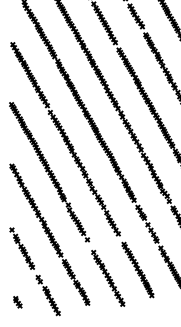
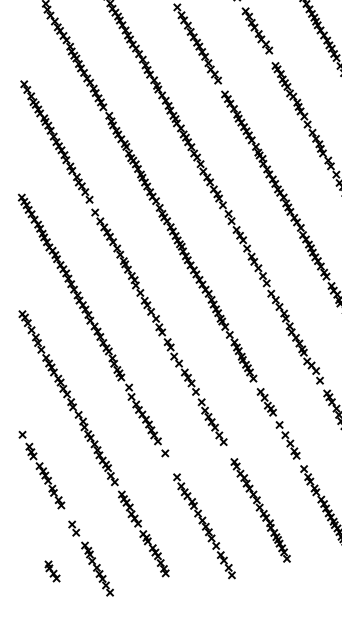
part: (17, 302) -> (51, 571), moved

